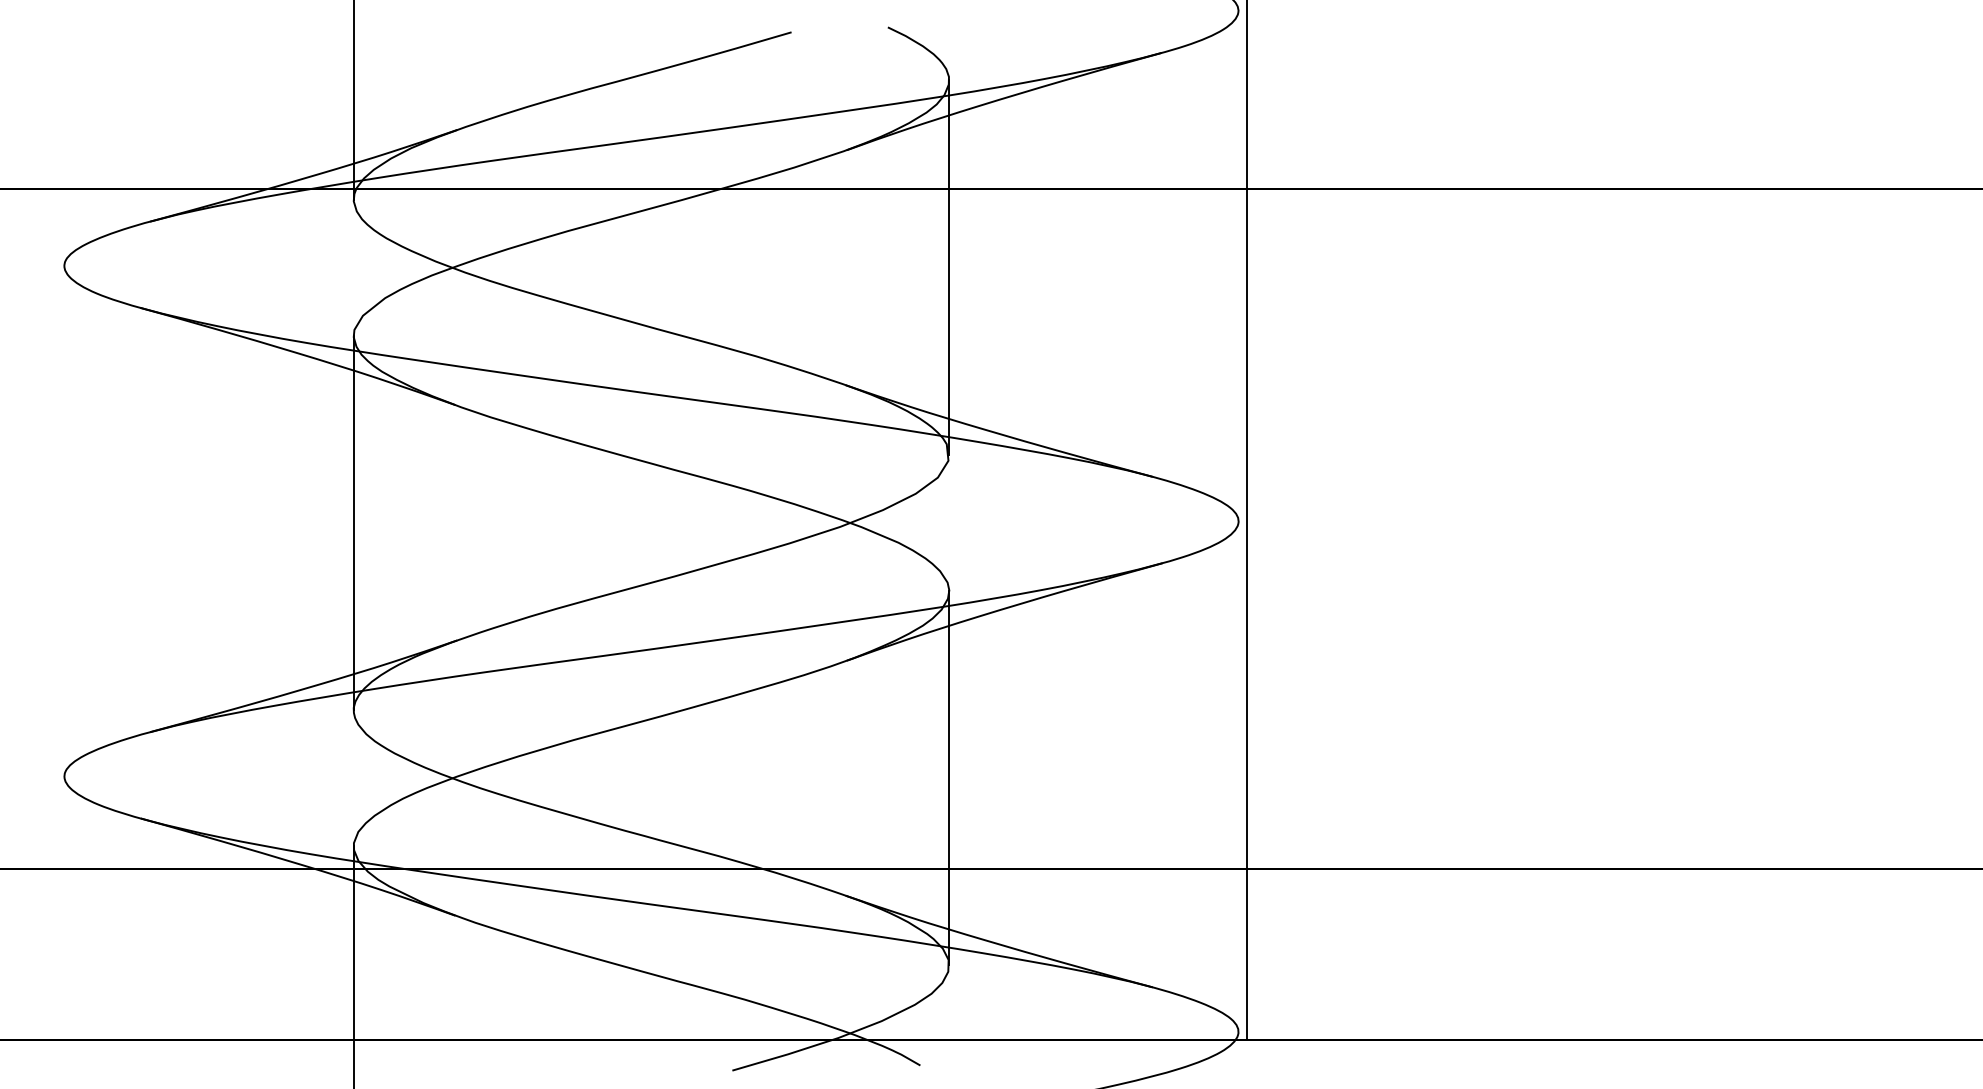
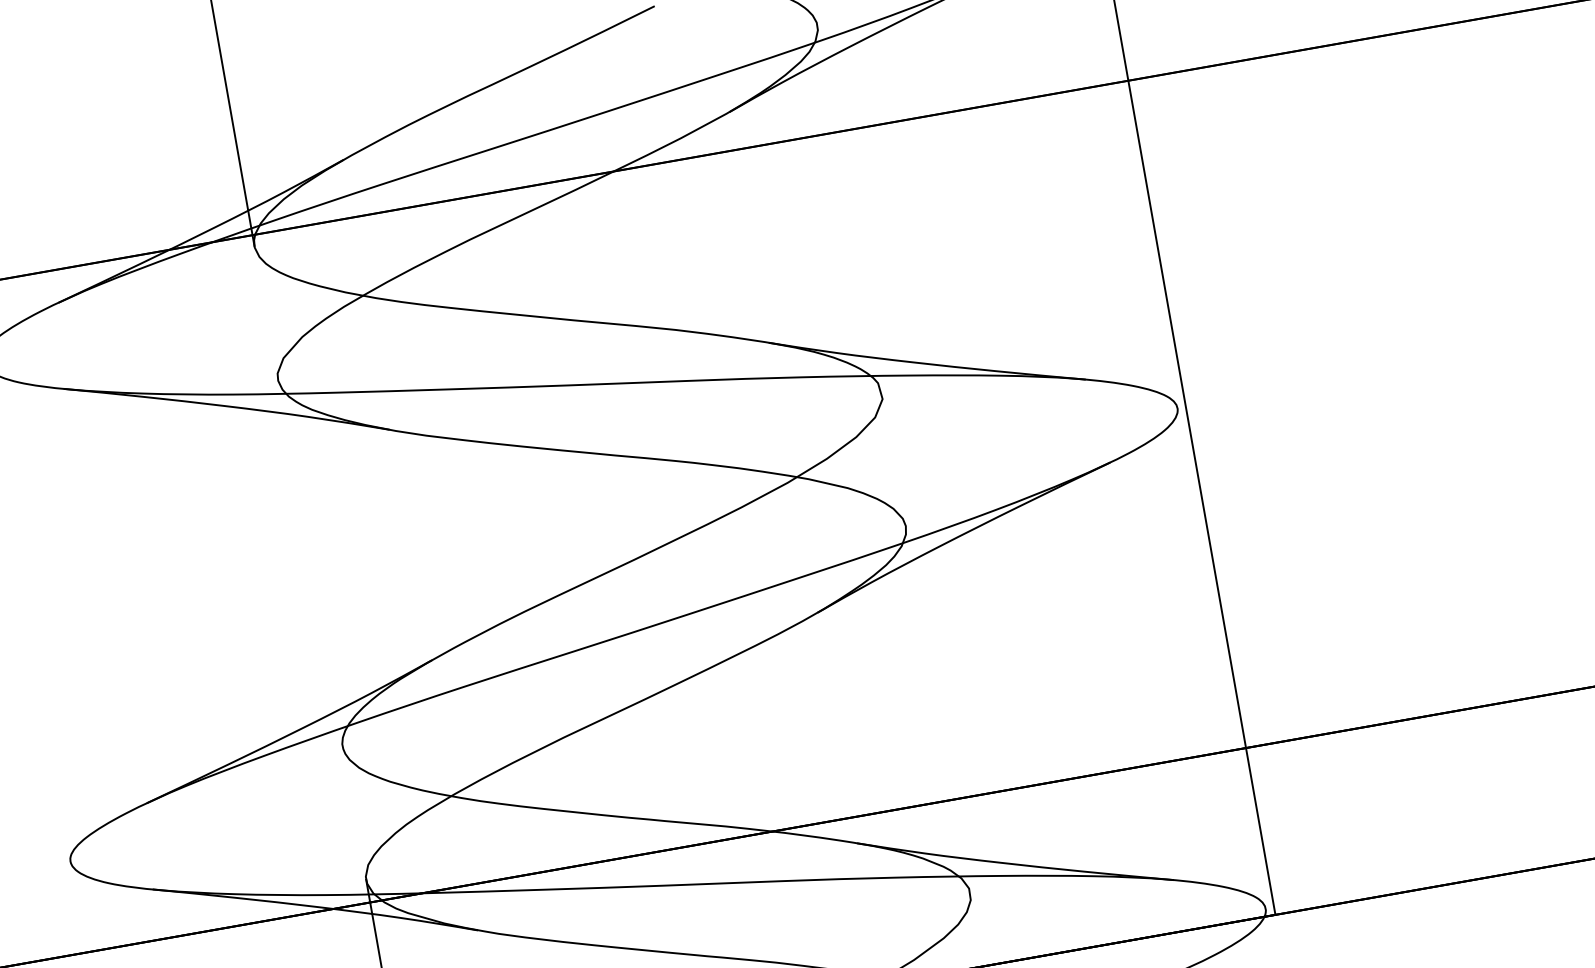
line: (949, 267) -> (850, 209), removed
line: (353, 522) -> (309, 562), removed
line: (949, 777) -> (938, 709), removed

